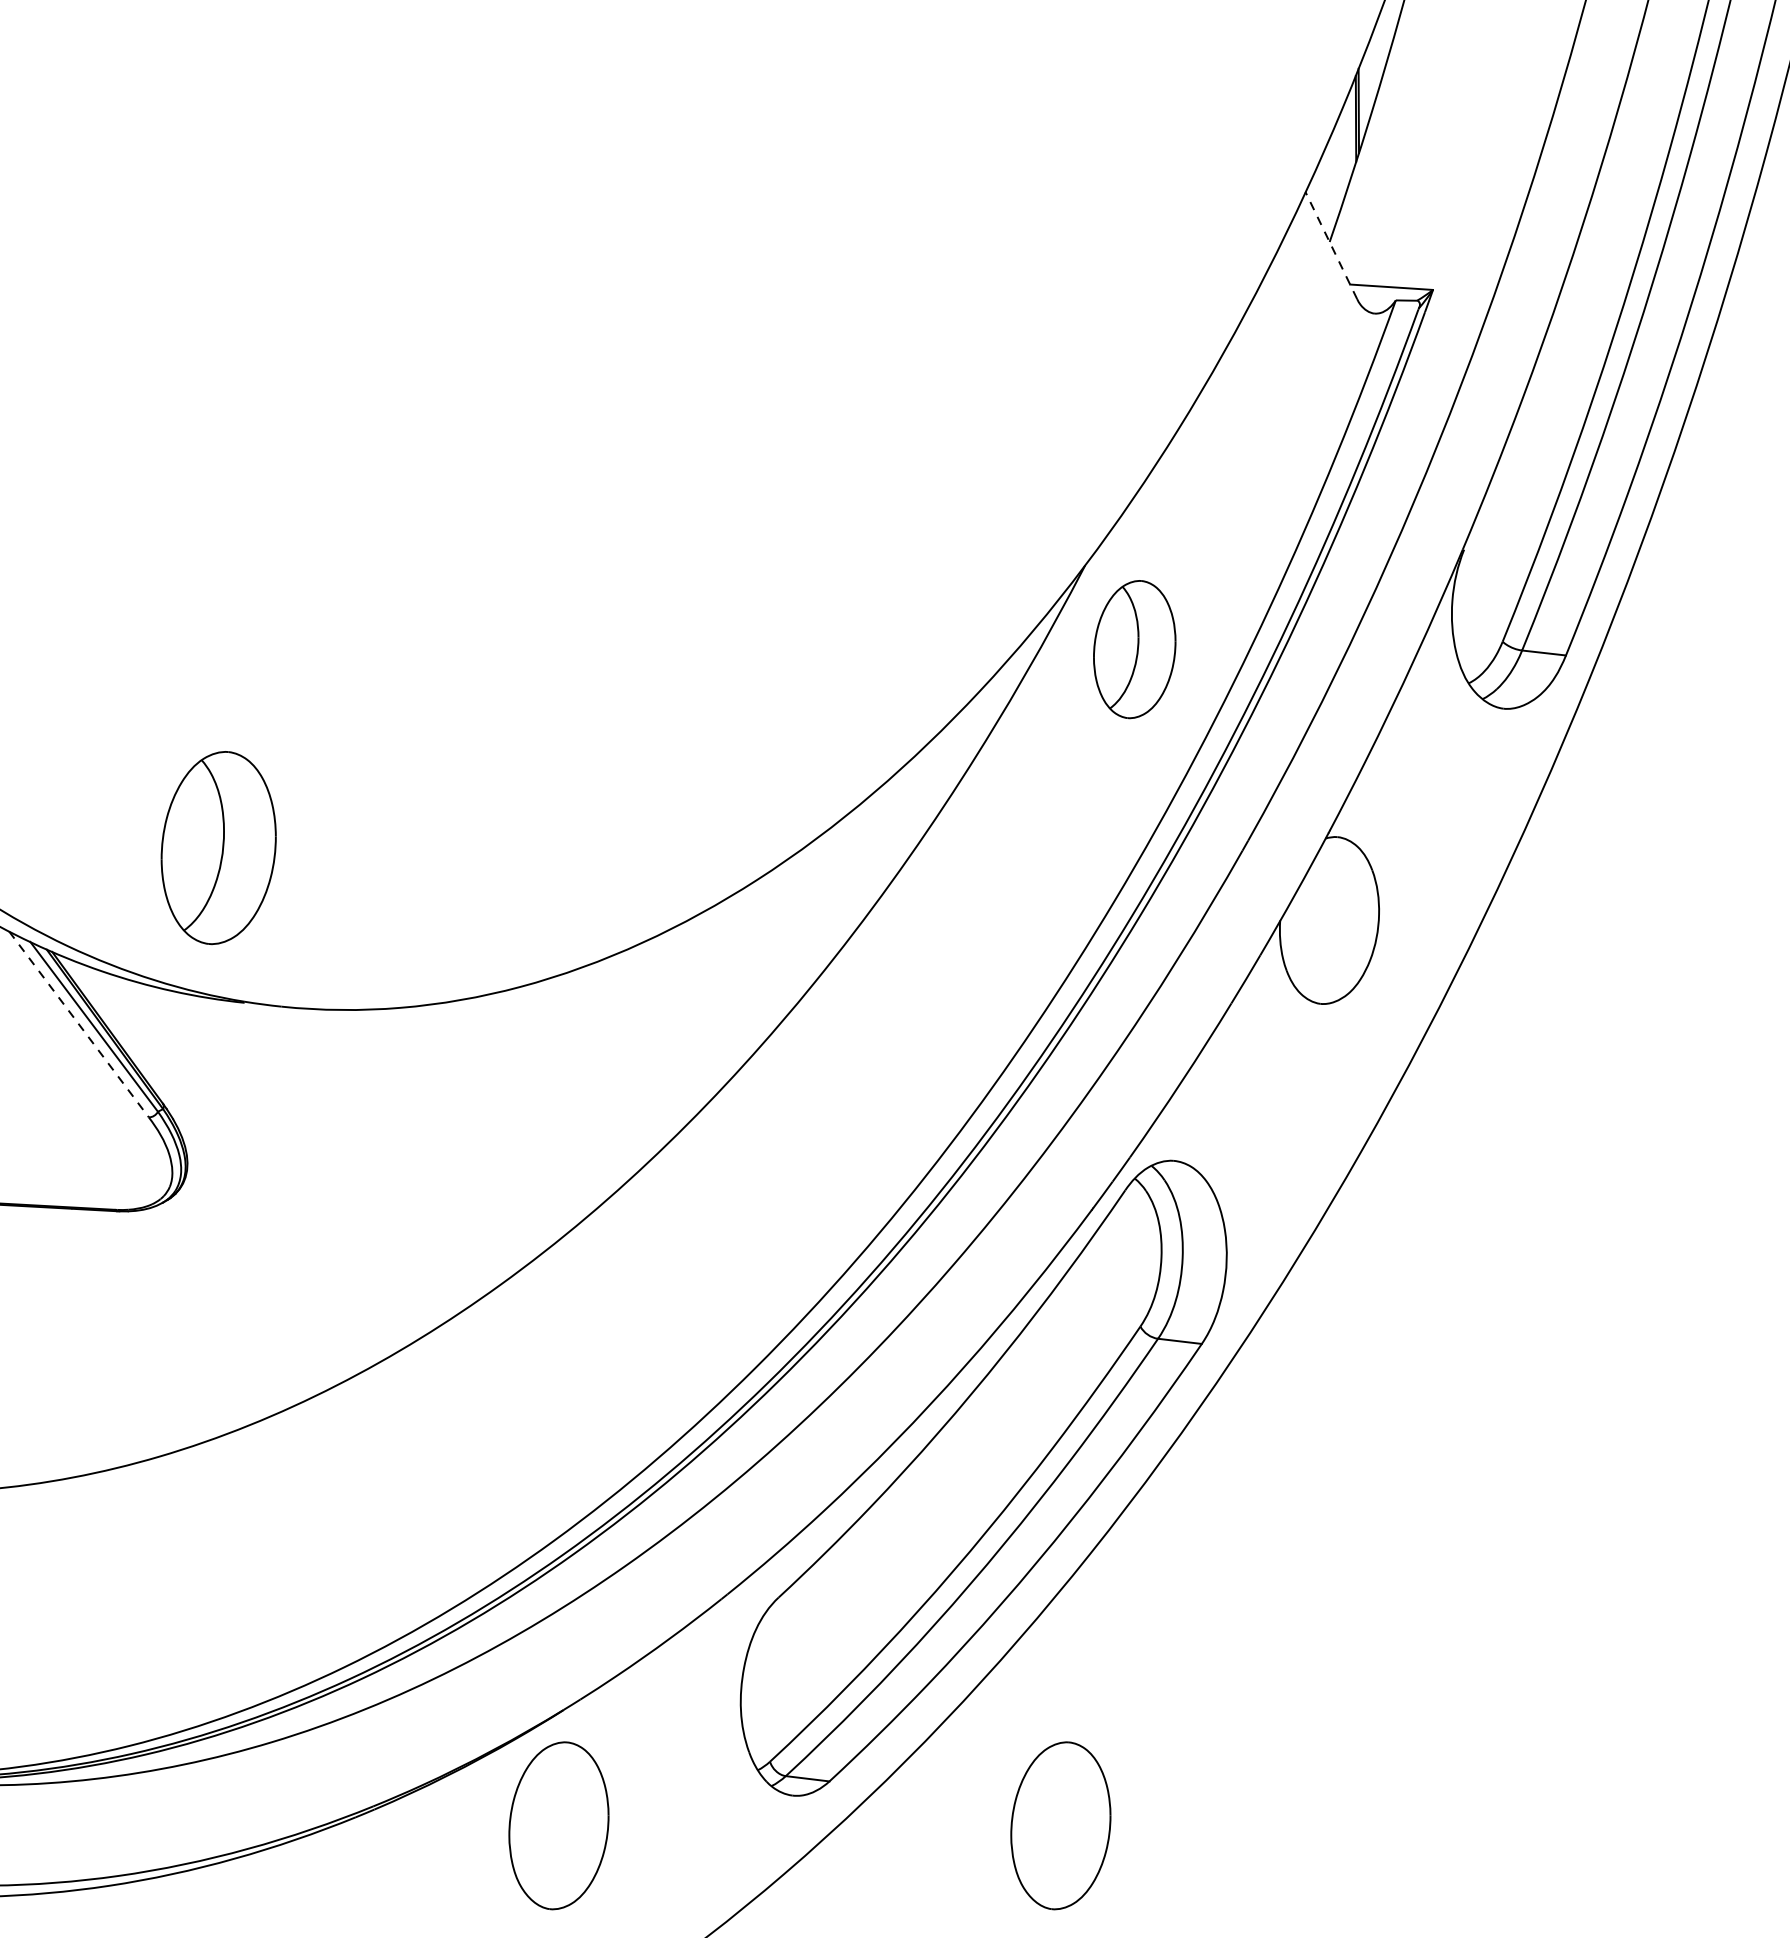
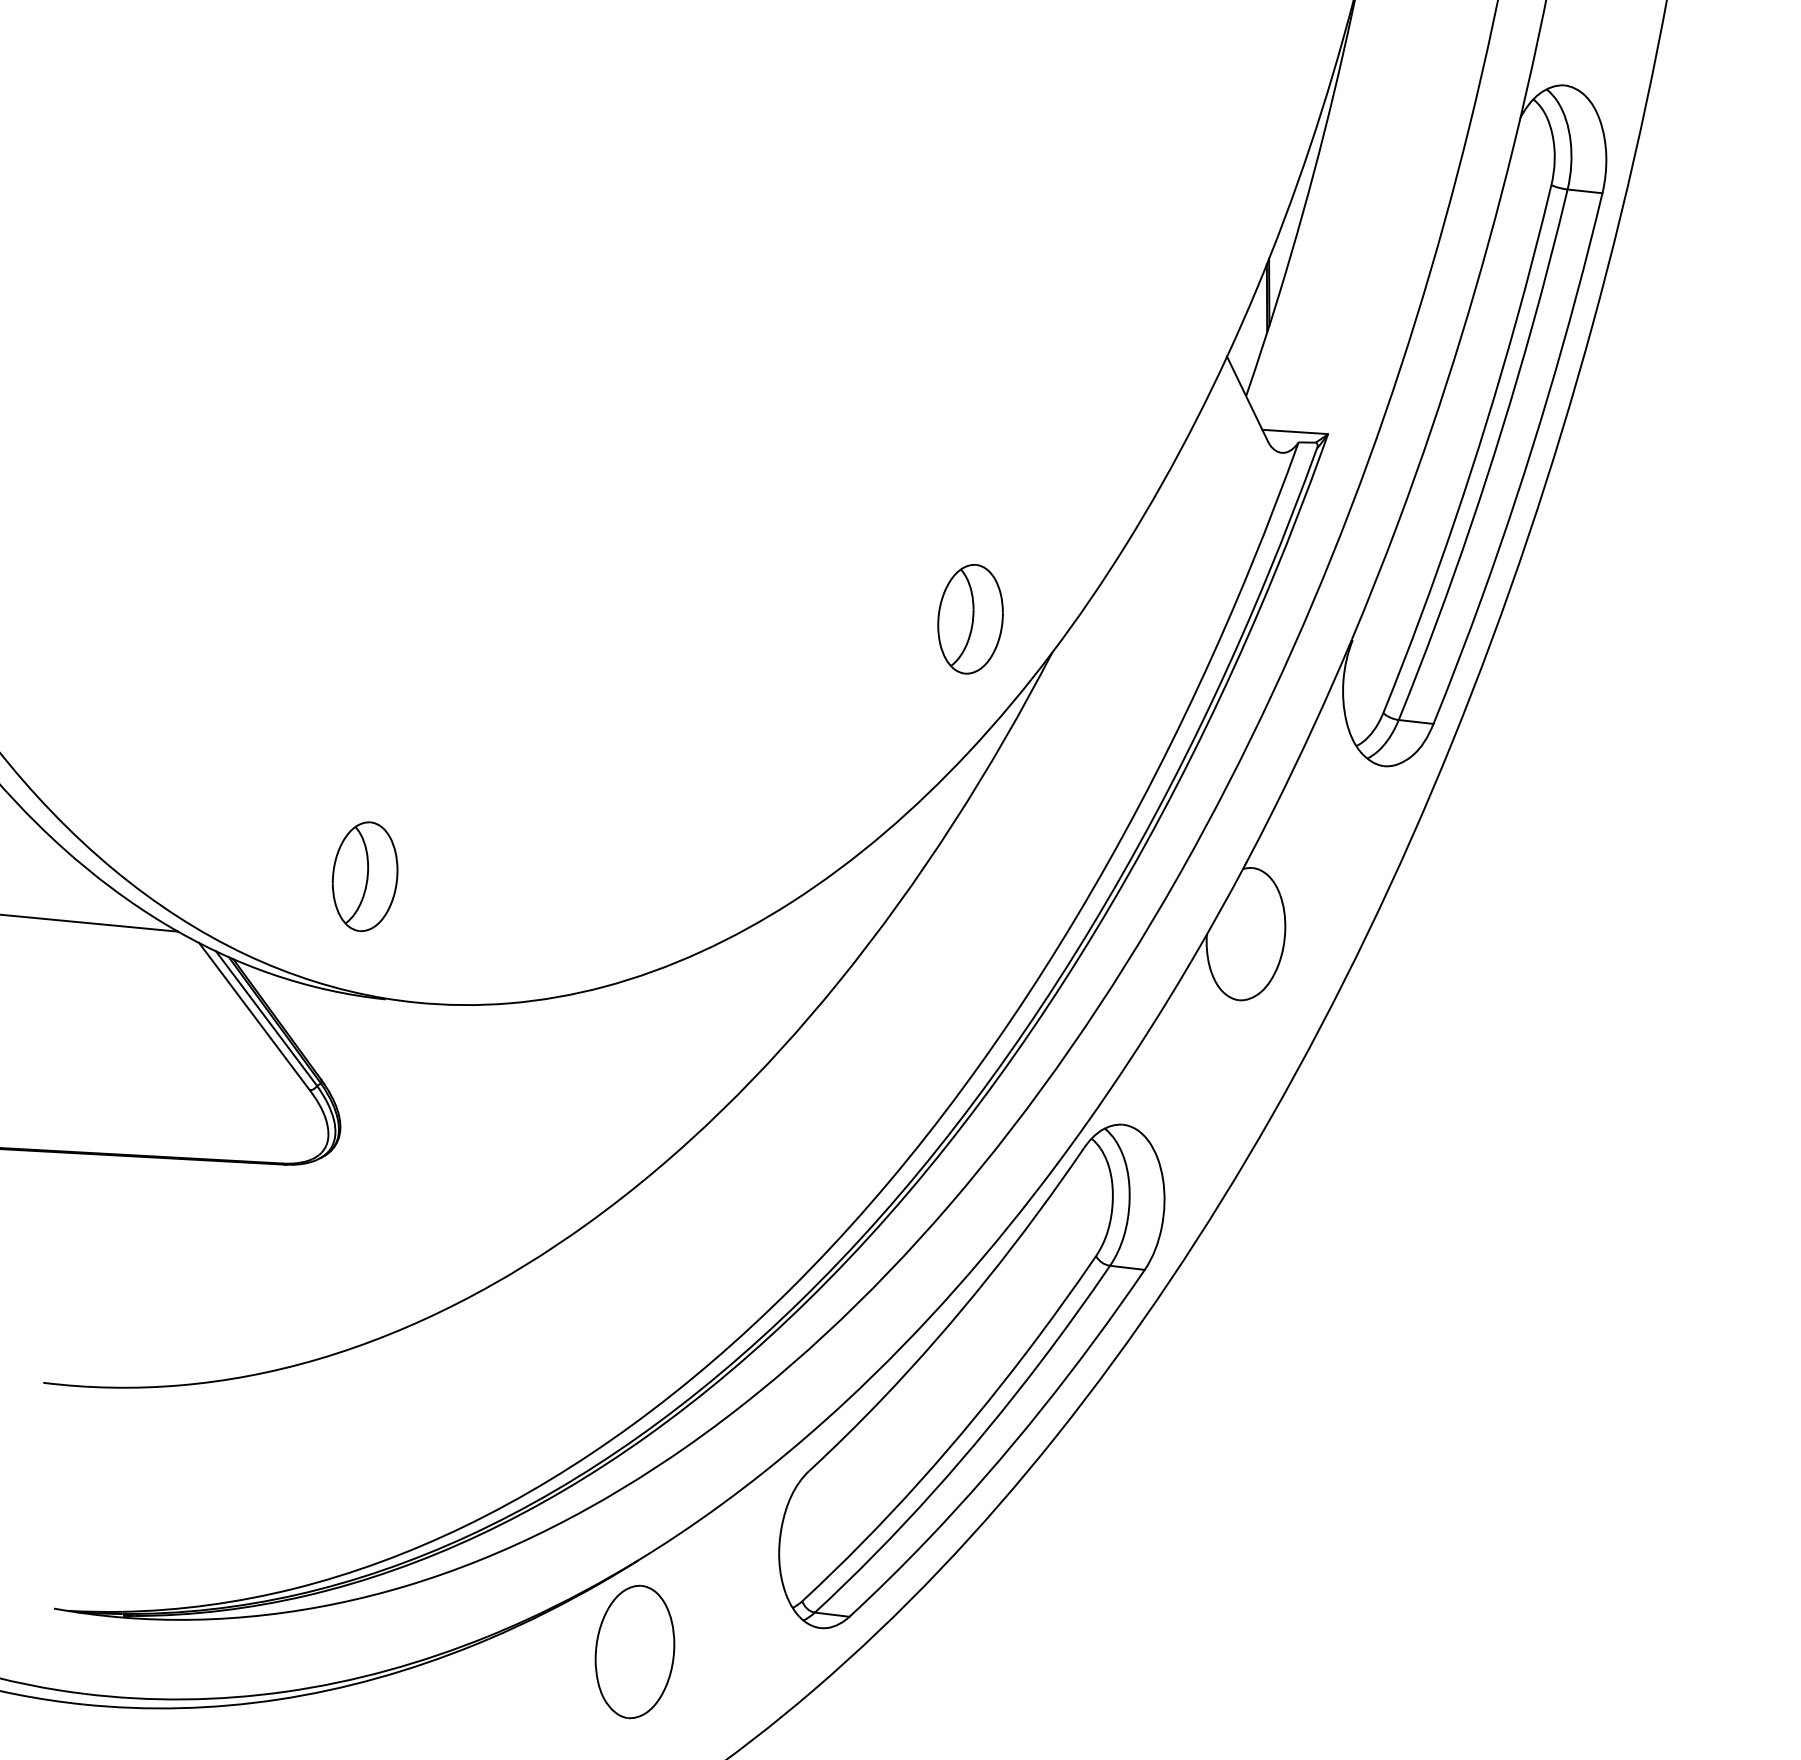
line: (1331, 245) -> (1247, 398), dashed -> solid
part: (1134, 648) -> (970, 618), moved
part: (217, 847) -> (364, 876), size x0.71
line: (79, 1024) -> (254, 1016), dashed -> solid
part: (1060, 1825) -> (1032, 1651), removed

